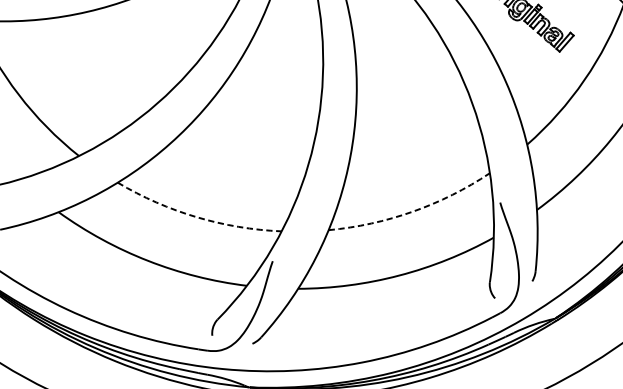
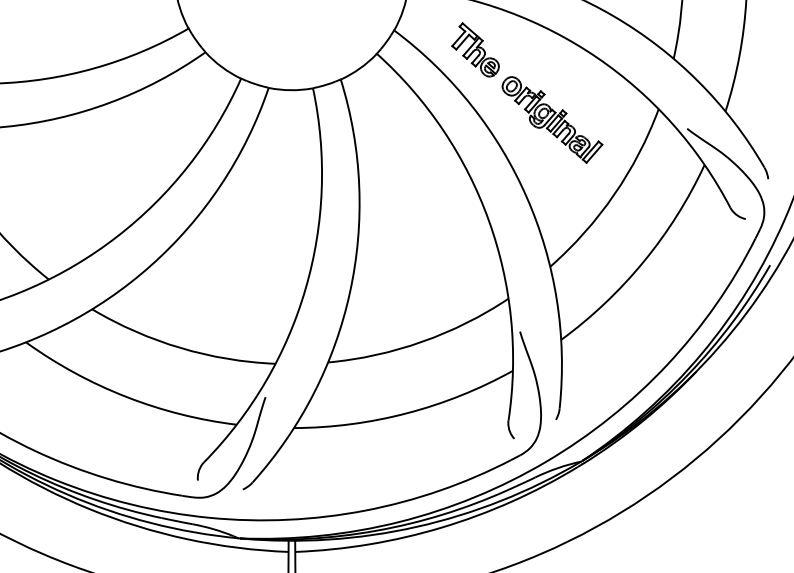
arc: (413, 211) -> (422, 341), dashed -> solid
arc: (196, 216) -> (180, 347), dashed -> solid

